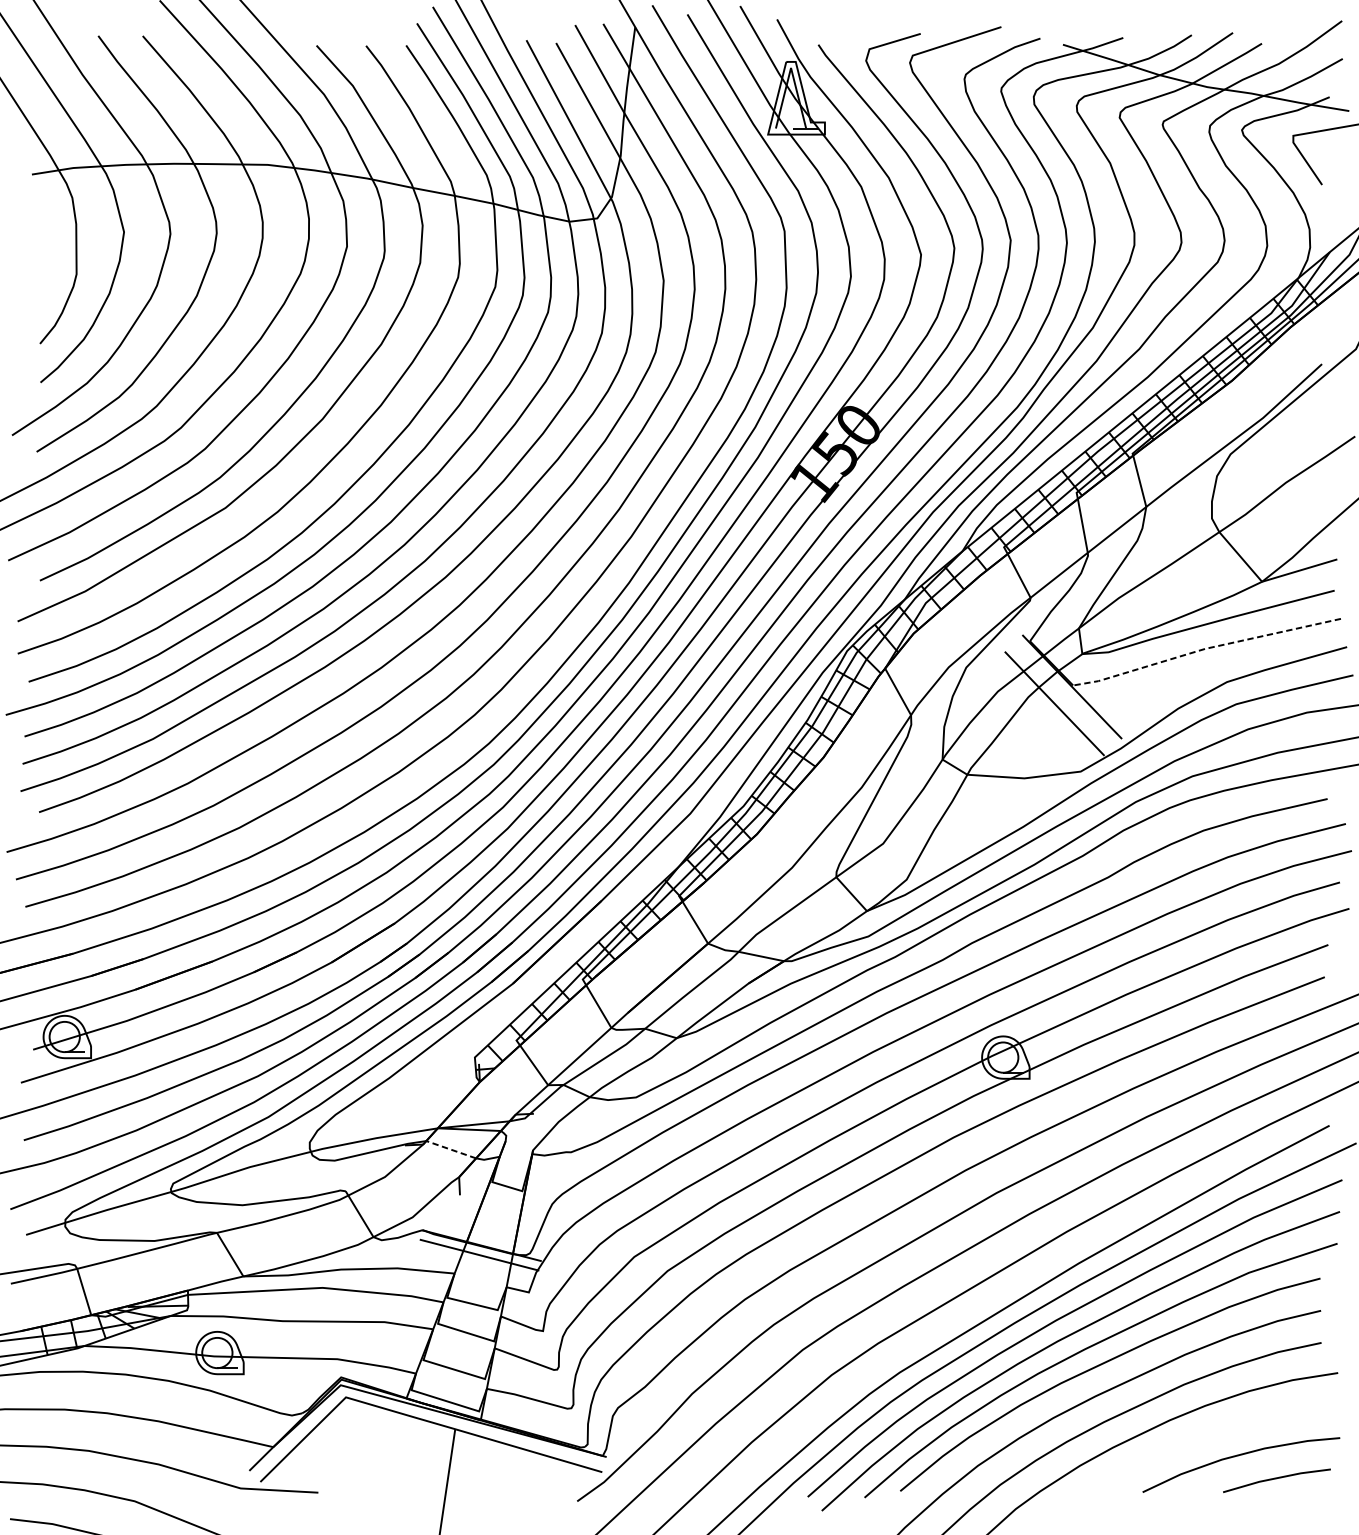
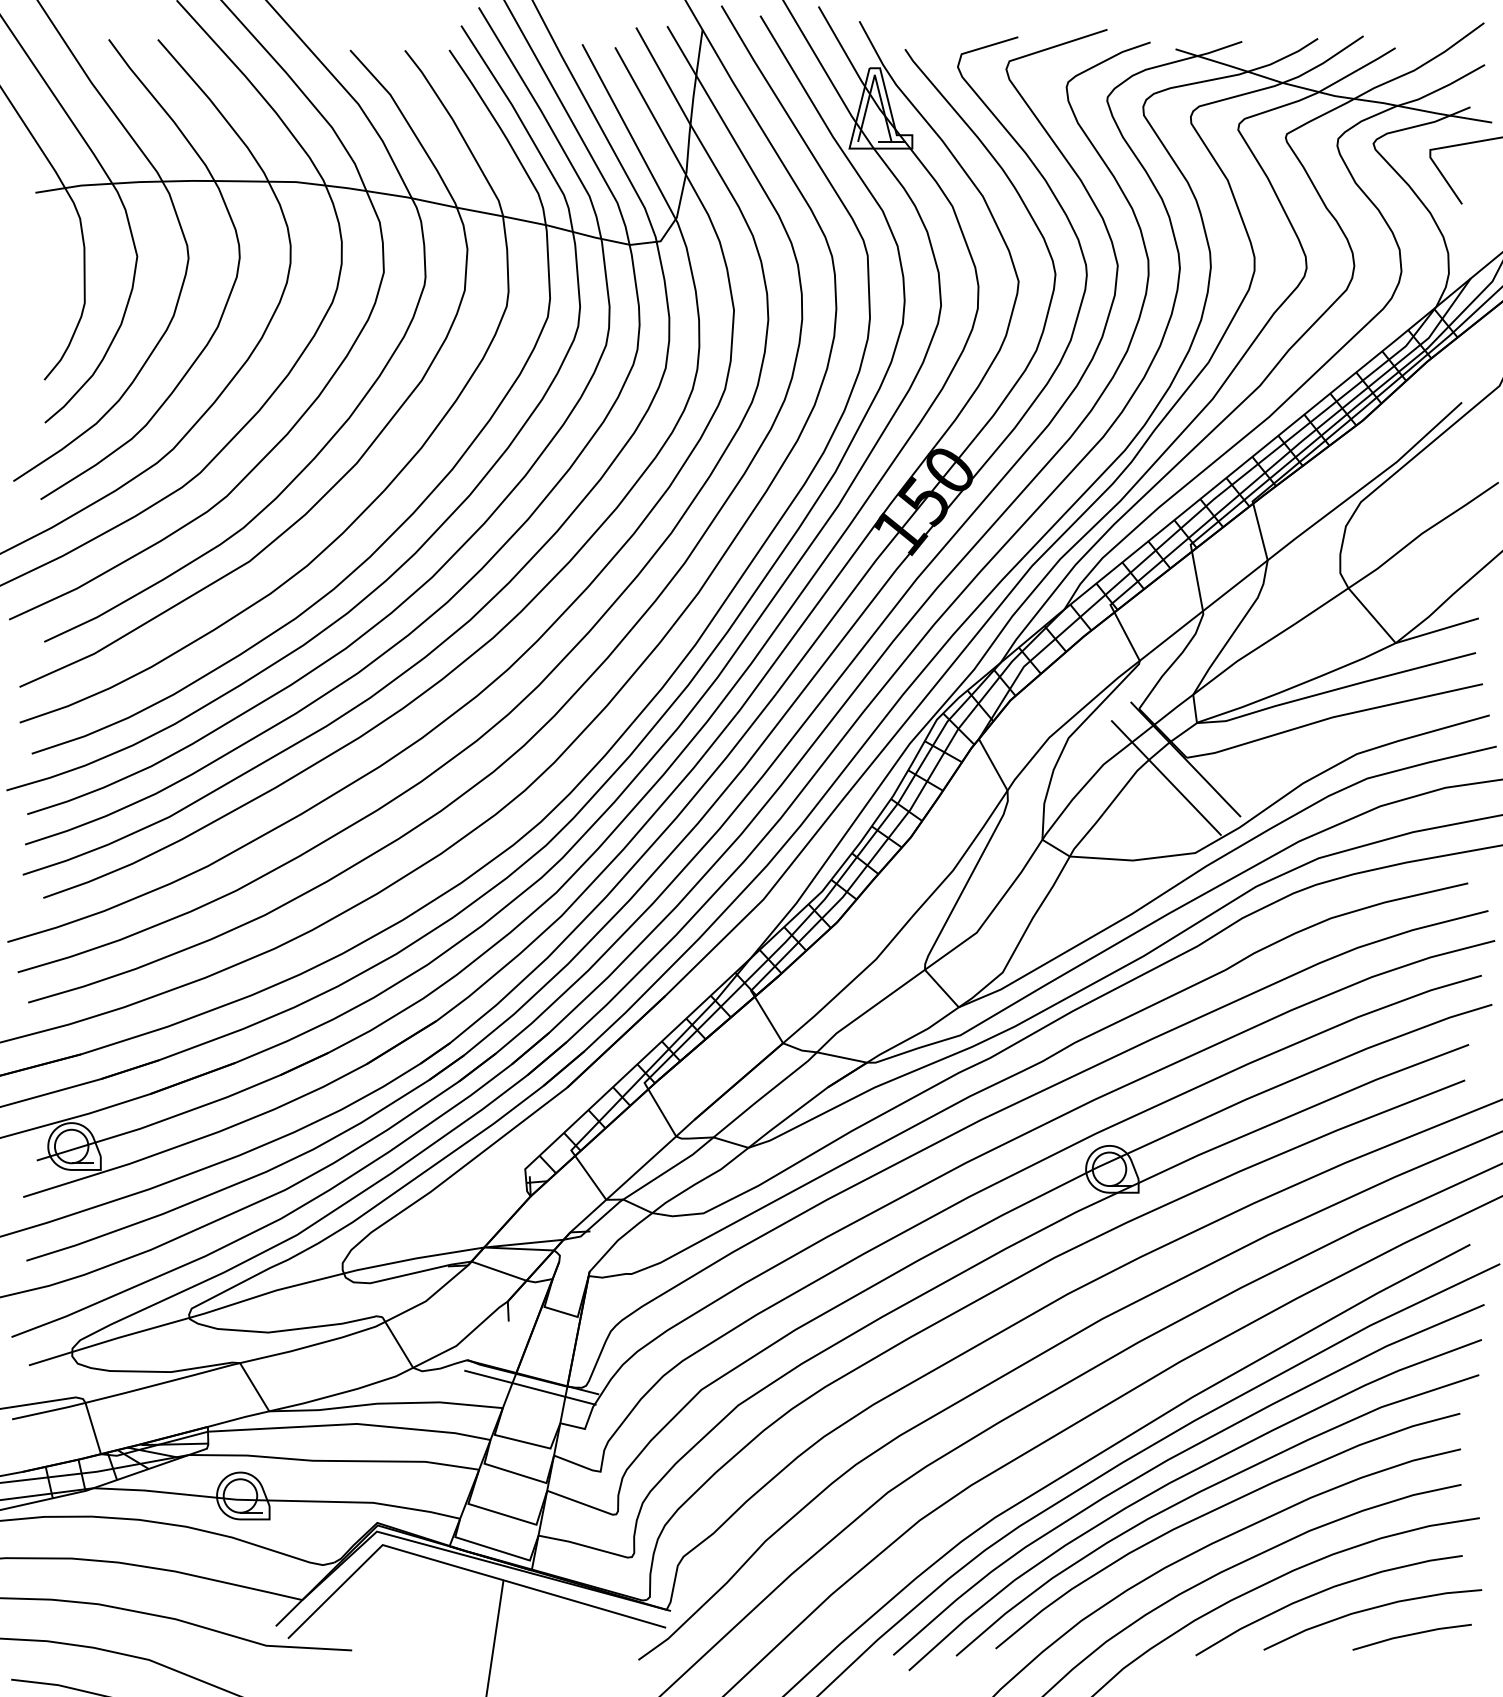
line: (1204, 649) -> (1332, 717), dashed -> solid
line: (450, 1150) -> (498, 1271), dashed -> solid
curve: (1198, 1439) -> (1325, 1591), added

